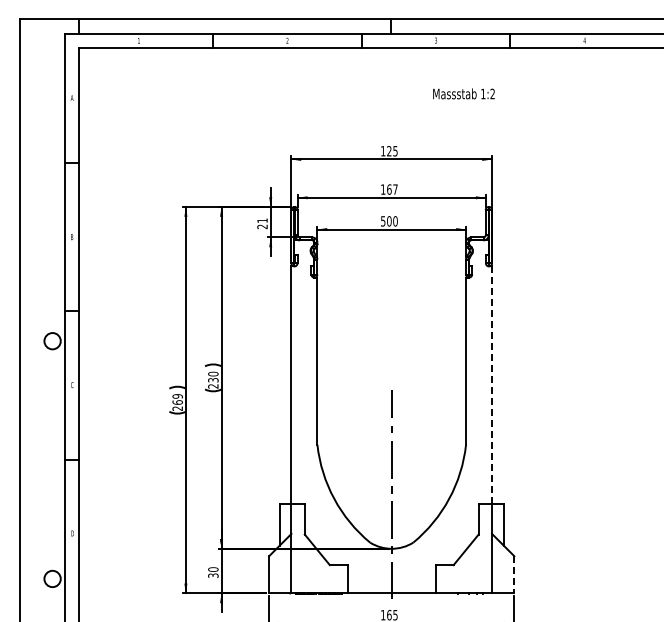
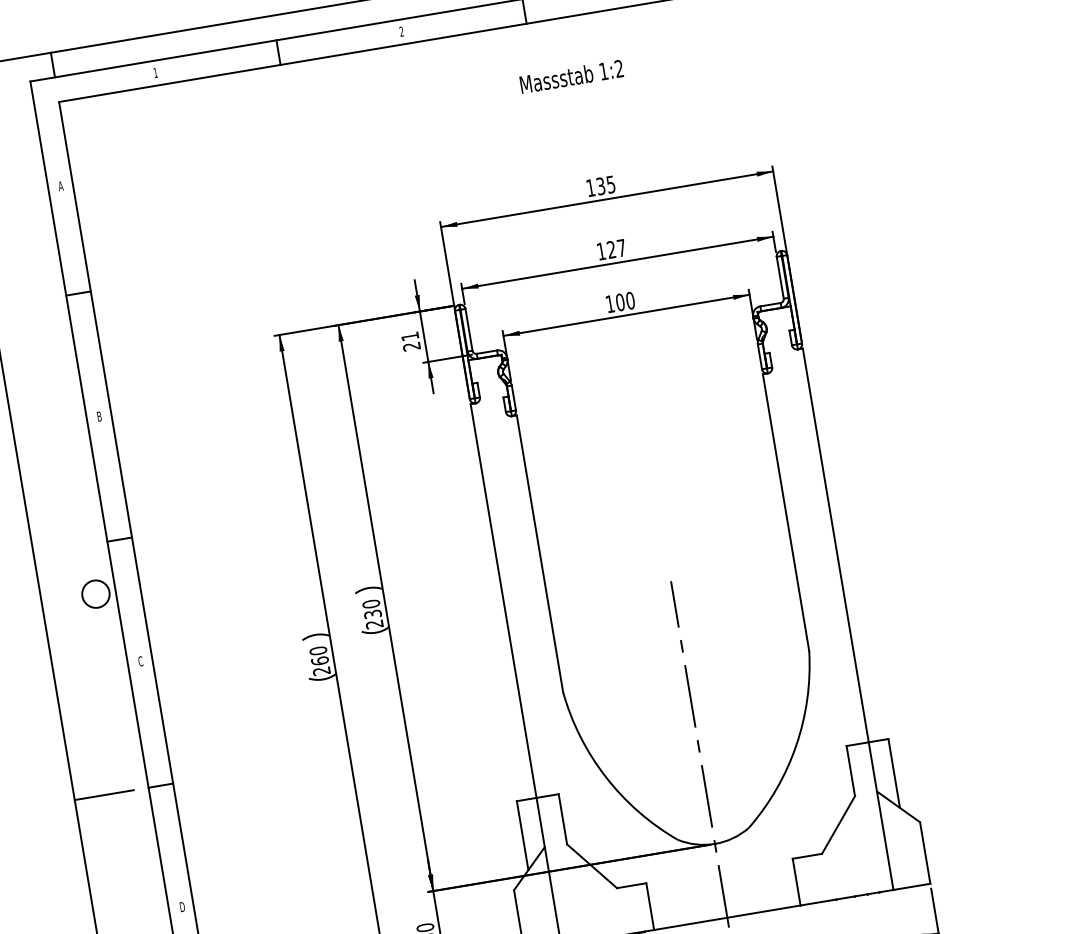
text: (463, 93) -> (570, 76), moved
text: (389, 151) -> (601, 186), 125 -> 135
text: (389, 189) -> (611, 249), 167 -> 127
text: (383, 221) -> (610, 304), 500 -> 100
line: (492, 385) -> (836, 545), dashed -> solid
text: (177, 396) -> (318, 651), 269 -> 260
line: (37, 460) -> (103, 795), added
line: (514, 574) -> (925, 852), dashed -> solid

